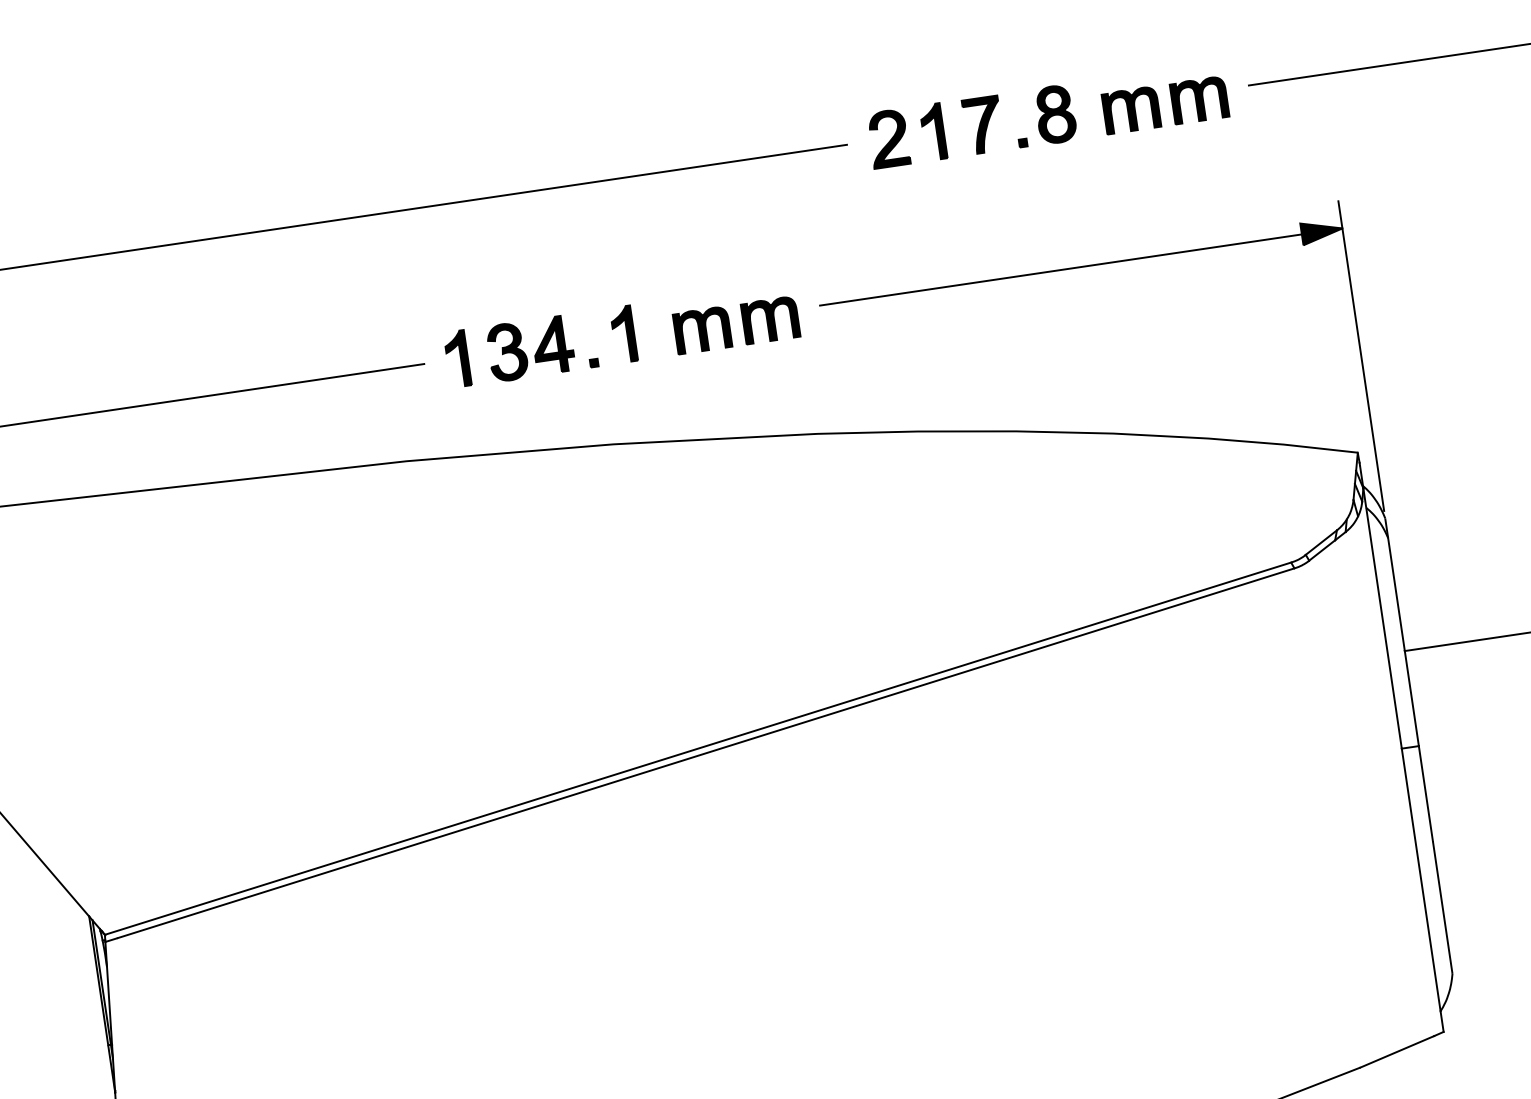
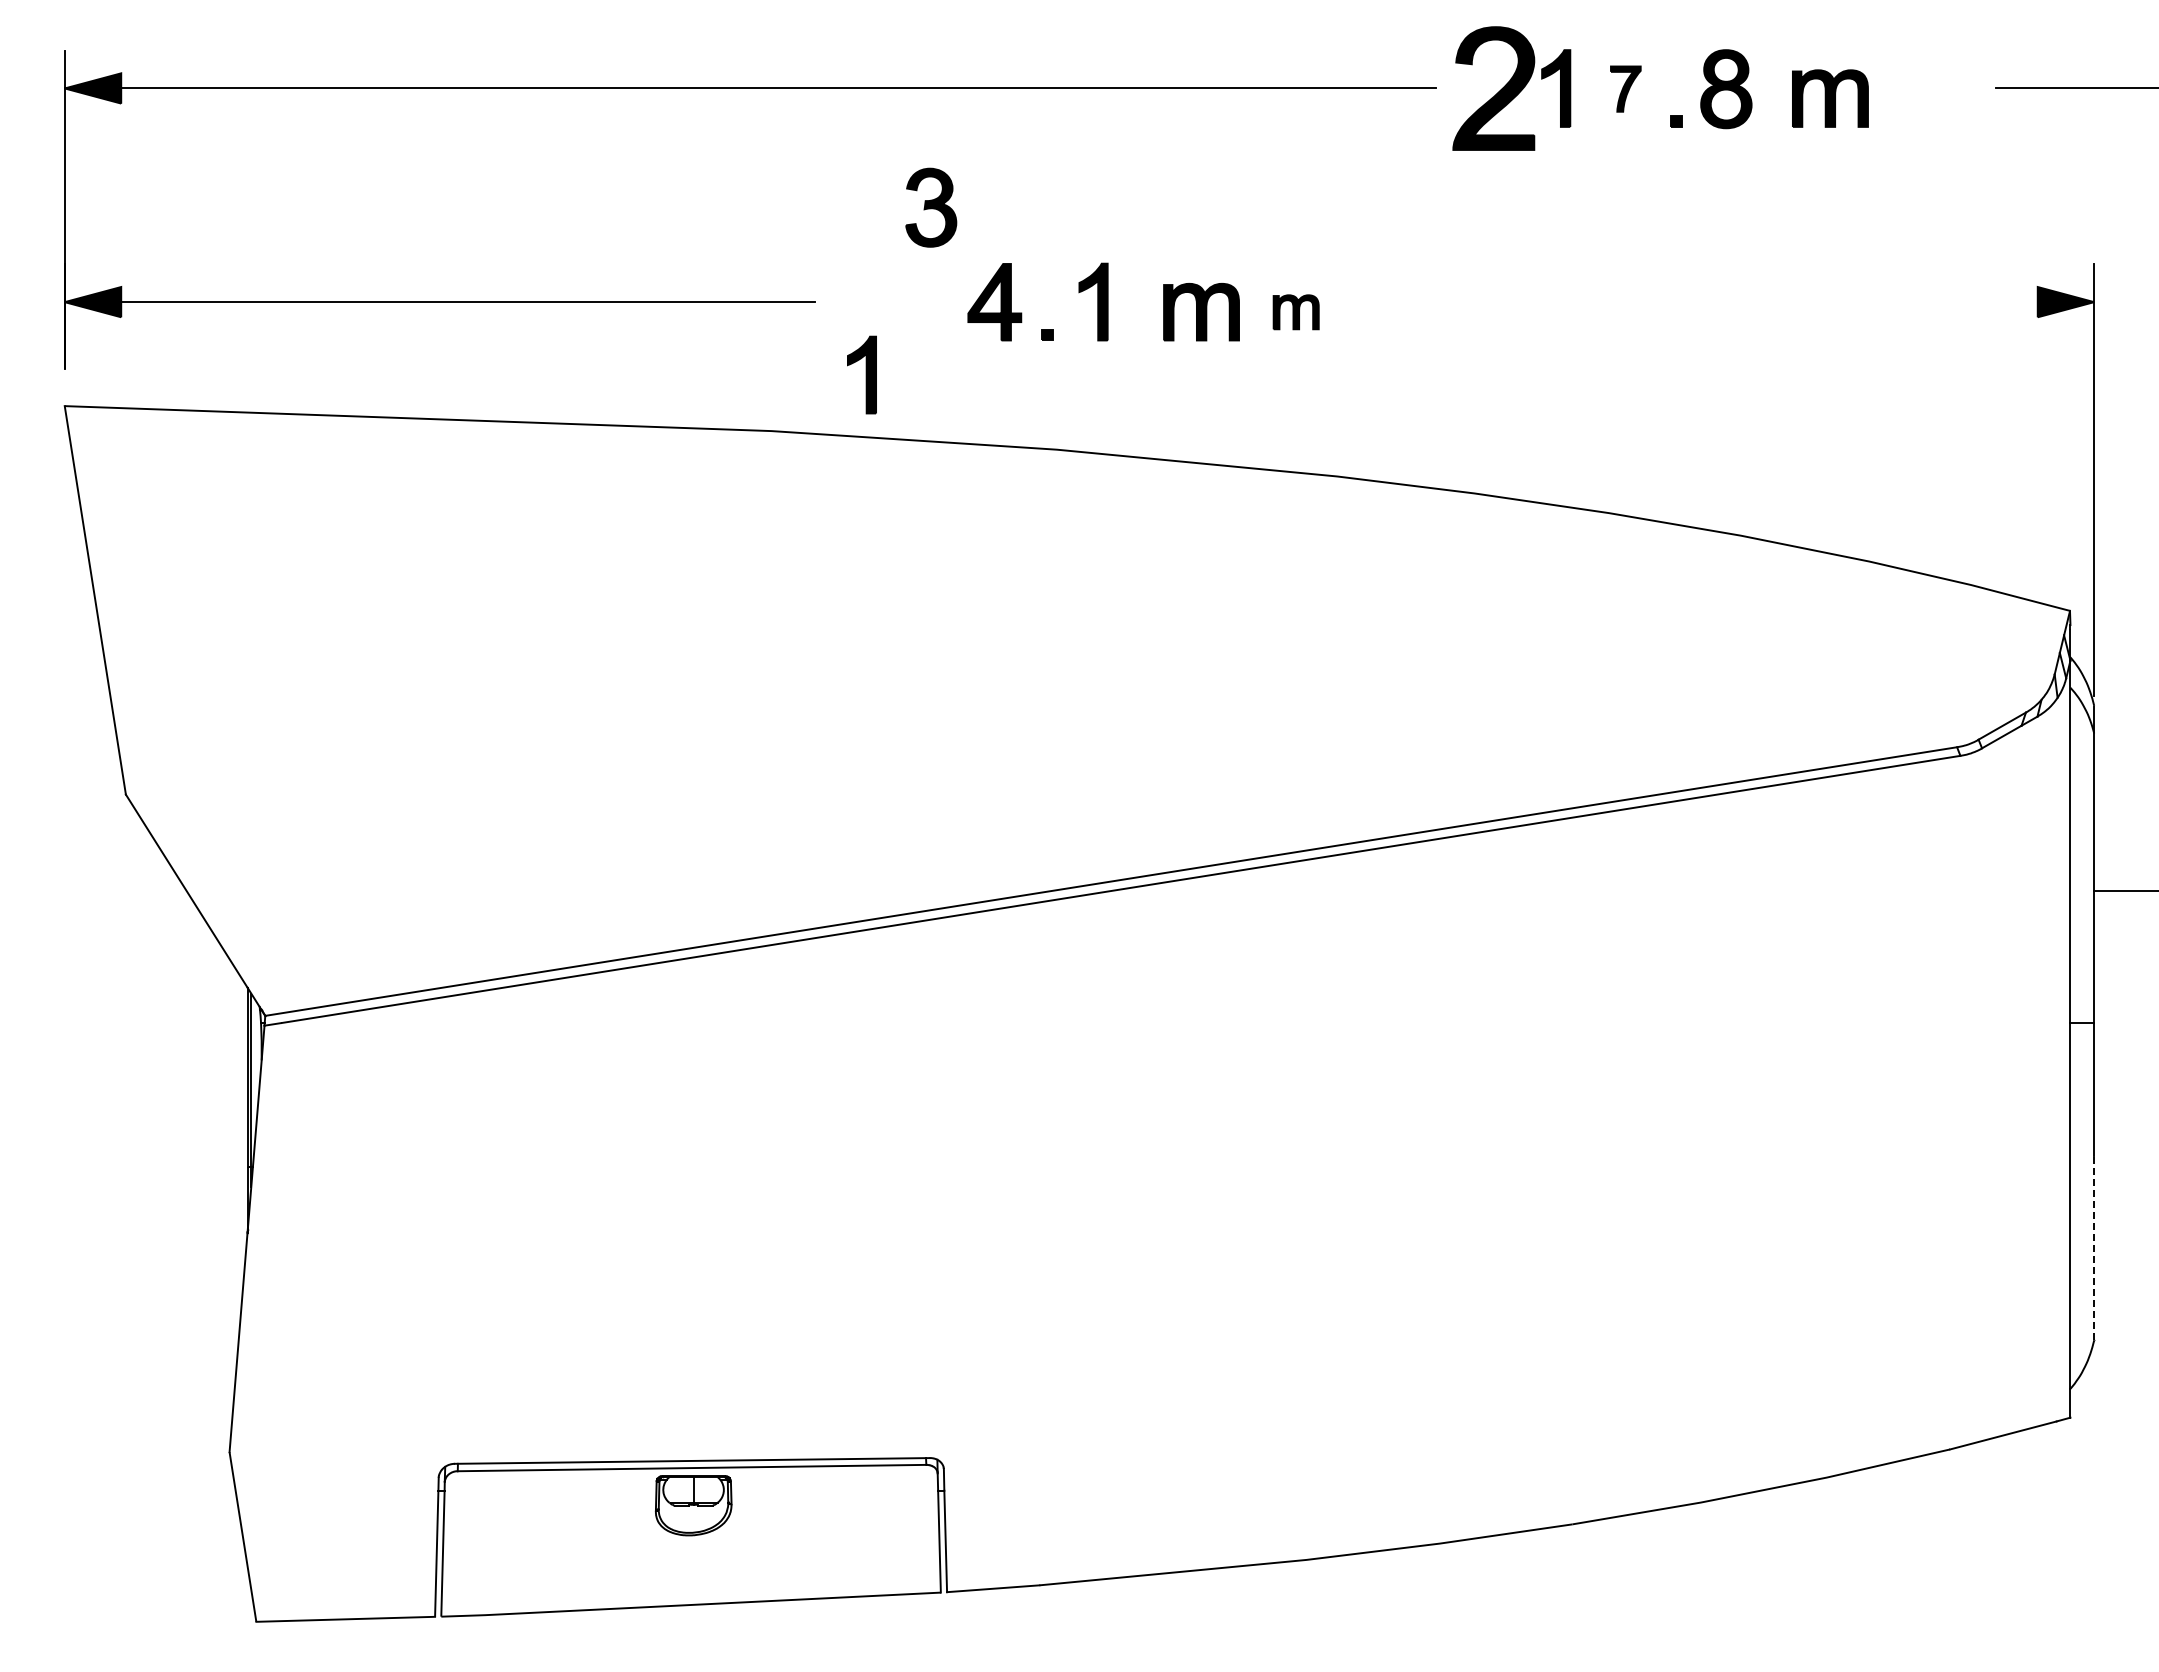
part: (1198, 100) -> (1924, 98), removed
part: (983, 124) -> (1625, 88), size x0.6
part: (888, 138) -> (1493, 88), size x1.6
line: (1081, 267) -> (1730, 302), removed
part: (770, 320) -> (1295, 312), size x0.6
part: (507, 351) -> (931, 207), moved
part: (457, 358) -> (861, 374), moved
line: (1442, 907) -> (2094, 1248), solid -> dashed

